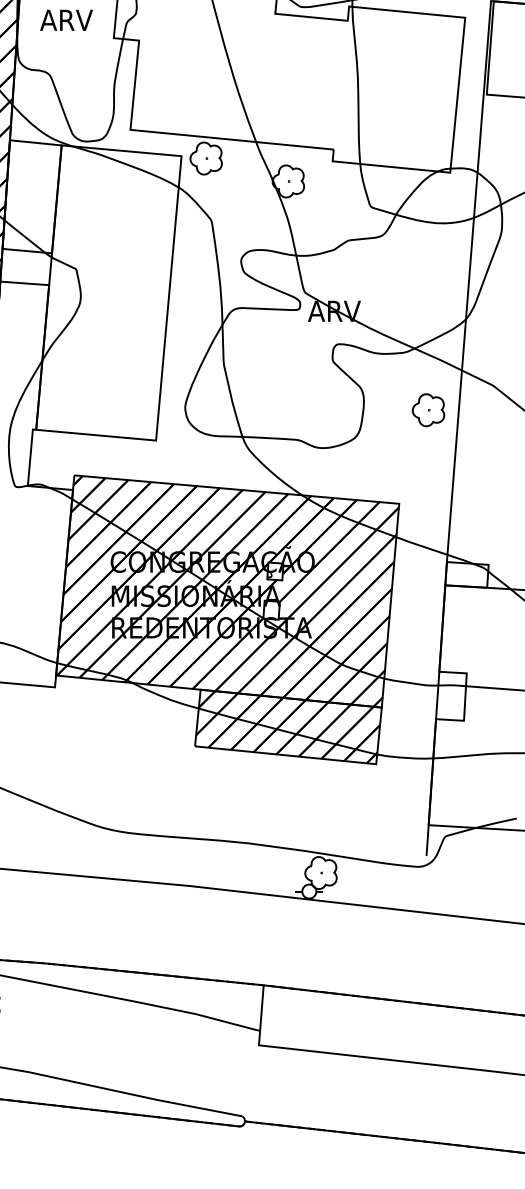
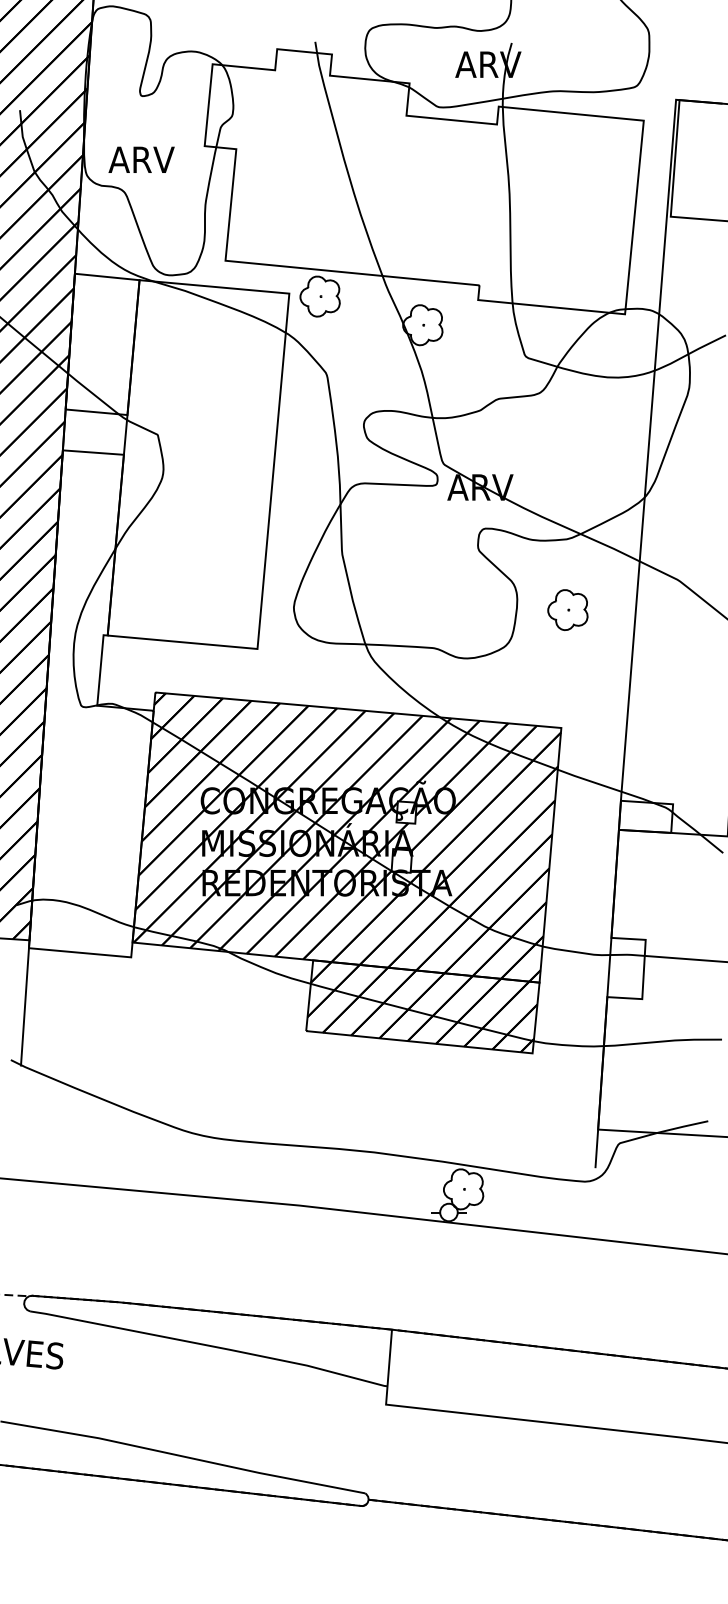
text: (66, 20) -> (141, 159), moved
part: (428, 409) -> (567, 609), moved

